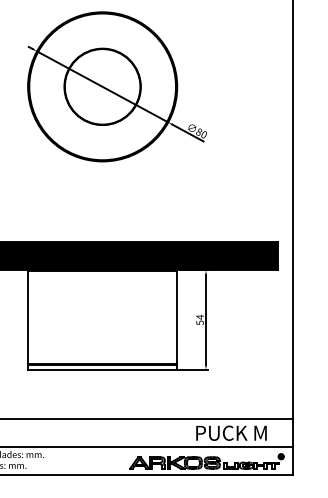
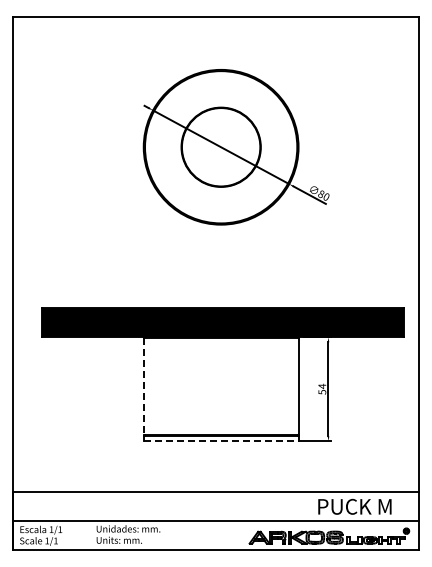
line: (27, 318) -> (143, 387), solid -> dashed
line: (102, 370) -> (221, 441), solid -> dashed

